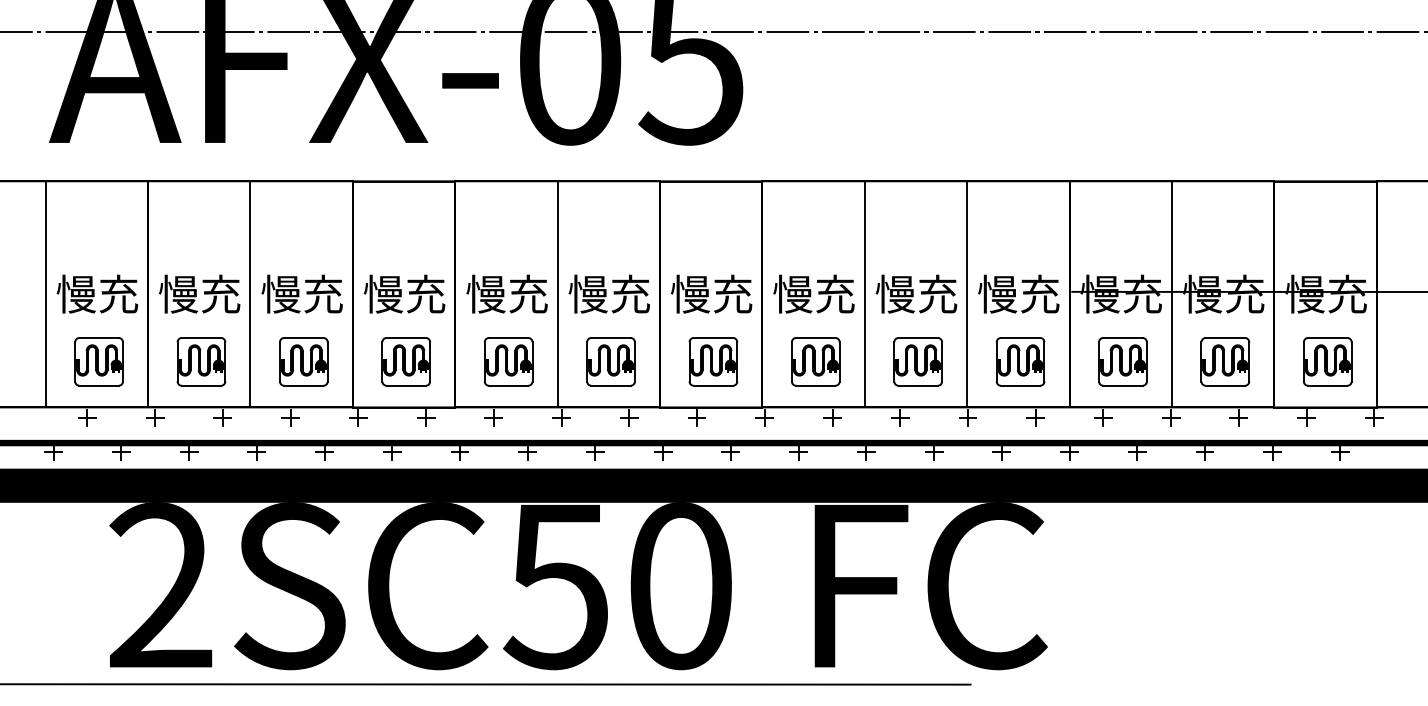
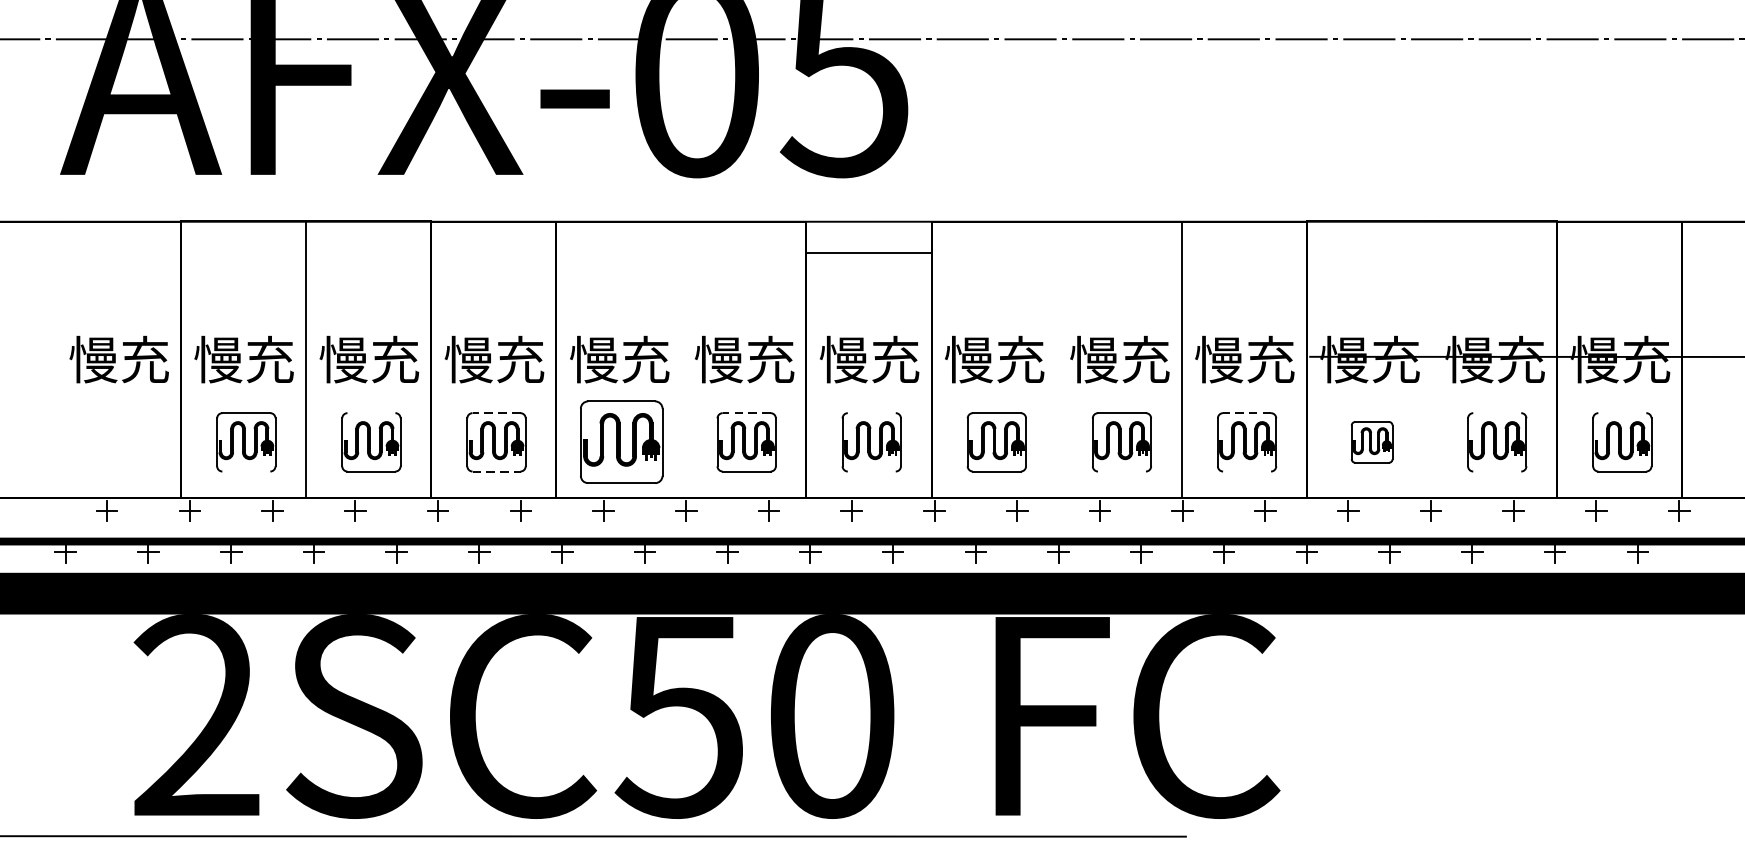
line: (710, 181) -> (868, 252), moved
line: (45, 294) -> (55, 360), removed
line: (557, 294) -> (681, 360), removed
line: (864, 294) -> (1056, 360), removed
line: (1171, 294) -> (1431, 360), removed
line: (303, 338) -> (370, 413), removed
line: (406, 338) -> (496, 413), solid -> dashed
line: (611, 338) -> (747, 413), solid -> dashed
line: (713, 338) -> (871, 413), removed
line: (1020, 338) -> (1246, 413), solid -> dashed
line: (1225, 338) -> (1497, 413), removed
line: (1327, 338) -> (1622, 413), removed
part: (98, 361) -> (120, 441), removed
part: (508, 361) -> (621, 441), size x1.4
part: (1122, 361) -> (1371, 441), size x0.7
line: (201, 385) -> (246, 471), removed
line: (406, 385) -> (496, 471), solid -> dashed
line: (713, 385) -> (871, 471), removed
line: (917, 385) -> (1121, 471), removed
line: (1020, 385) -> (1246, 471), removed
line: (1225, 385) -> (1497, 471), removed

